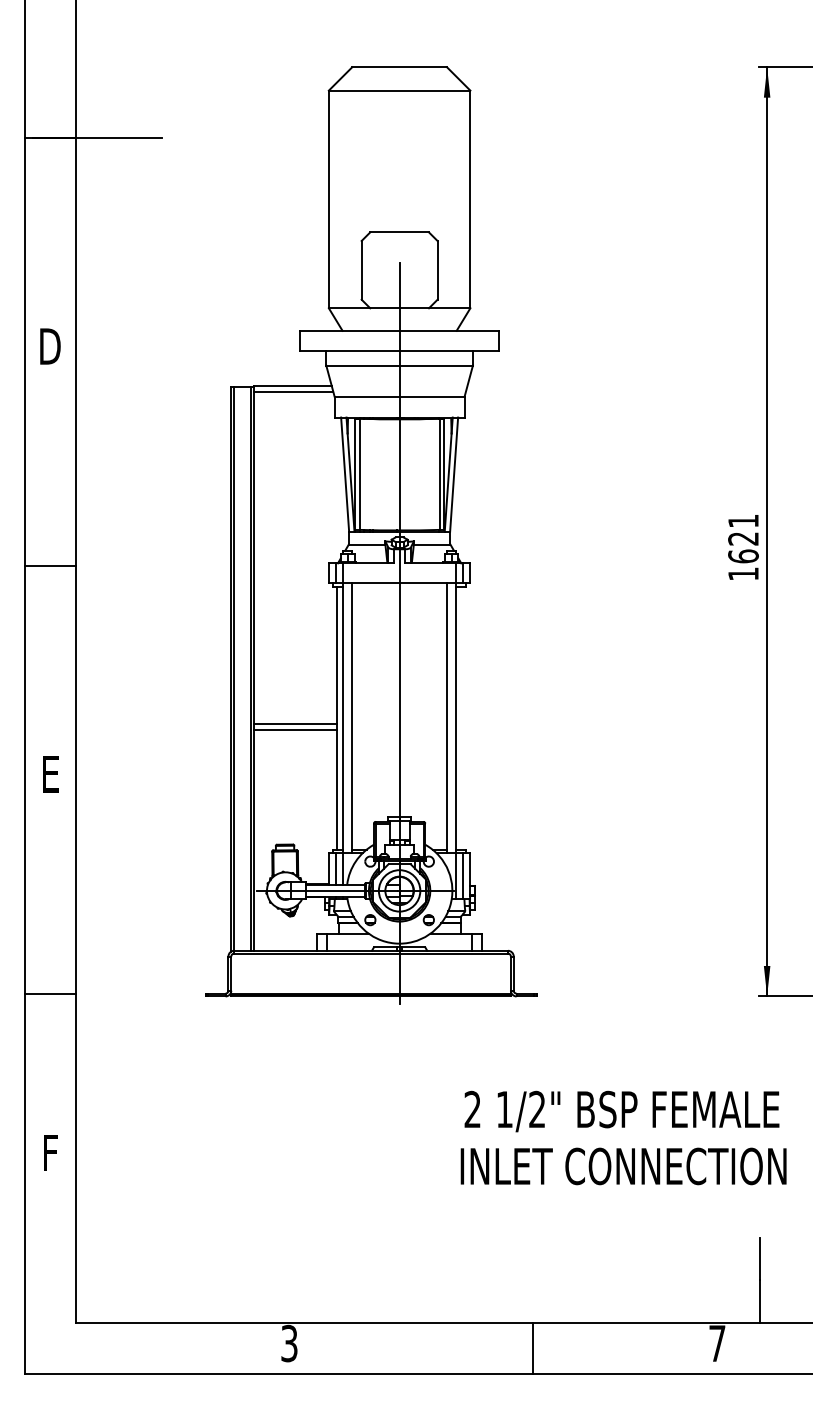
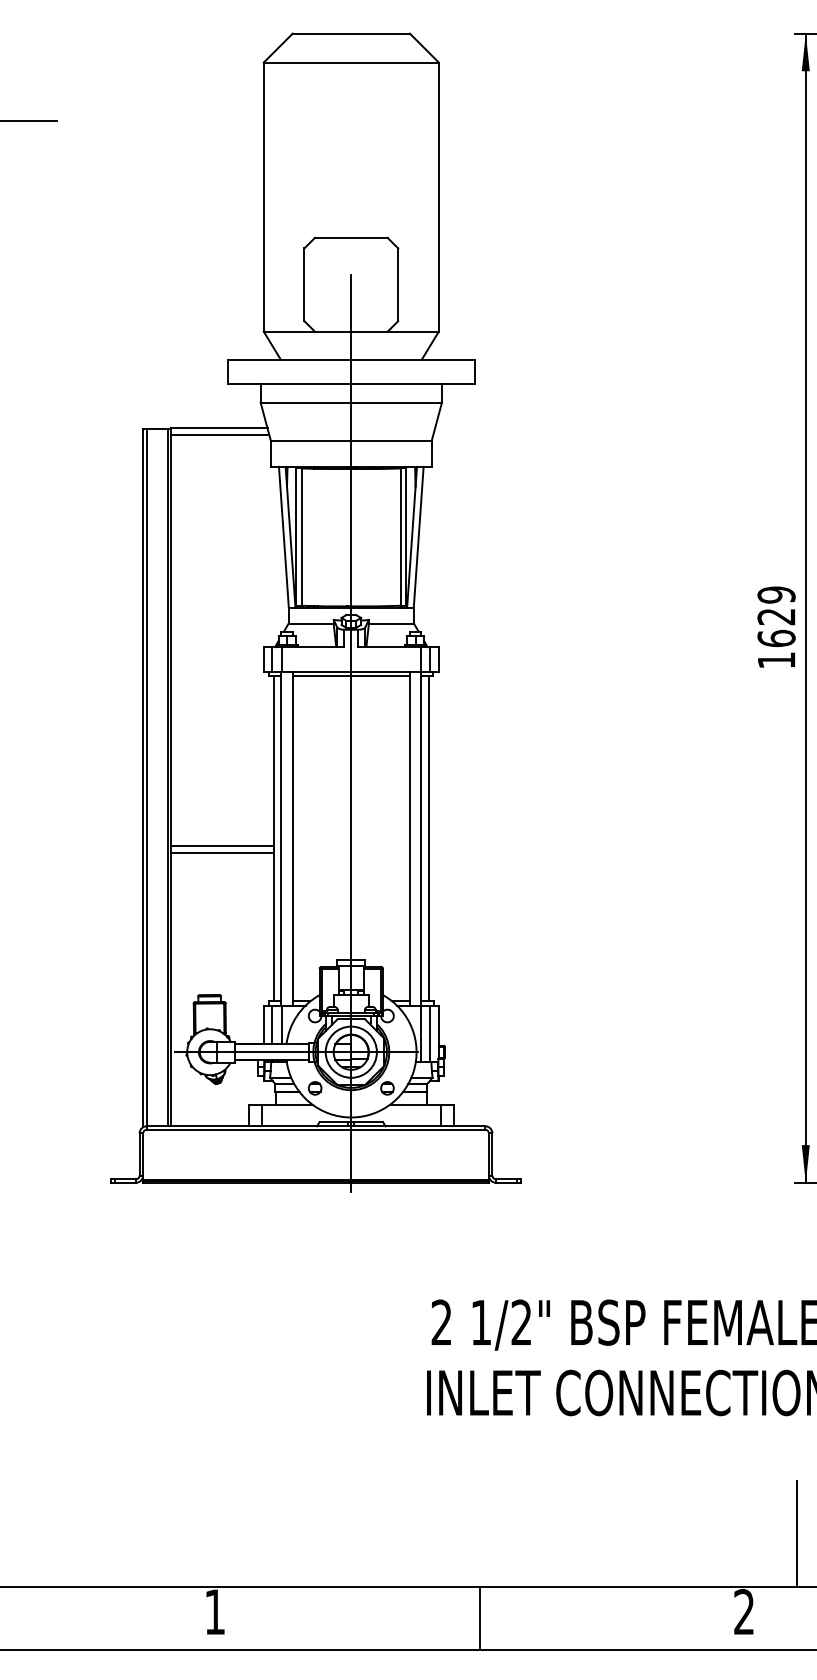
text: (743, 521) -> (776, 595), 1621 -> 1629
line: (399, 587) -> (351, 677), added
line: (462, 718) -> (429, 839), added
text: (717, 1342) -> (744, 1610), 7 -> 2
text: (289, 1343) -> (215, 1611), 3 -> 1
line: (532, 1348) -> (479, 1618), moved

